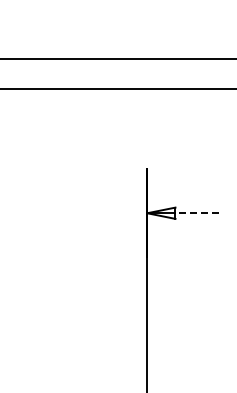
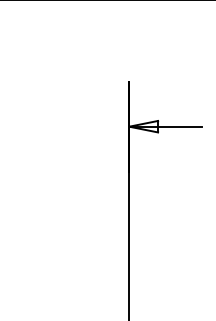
line: (197, 213) -> (180, 126), dashed -> solid

